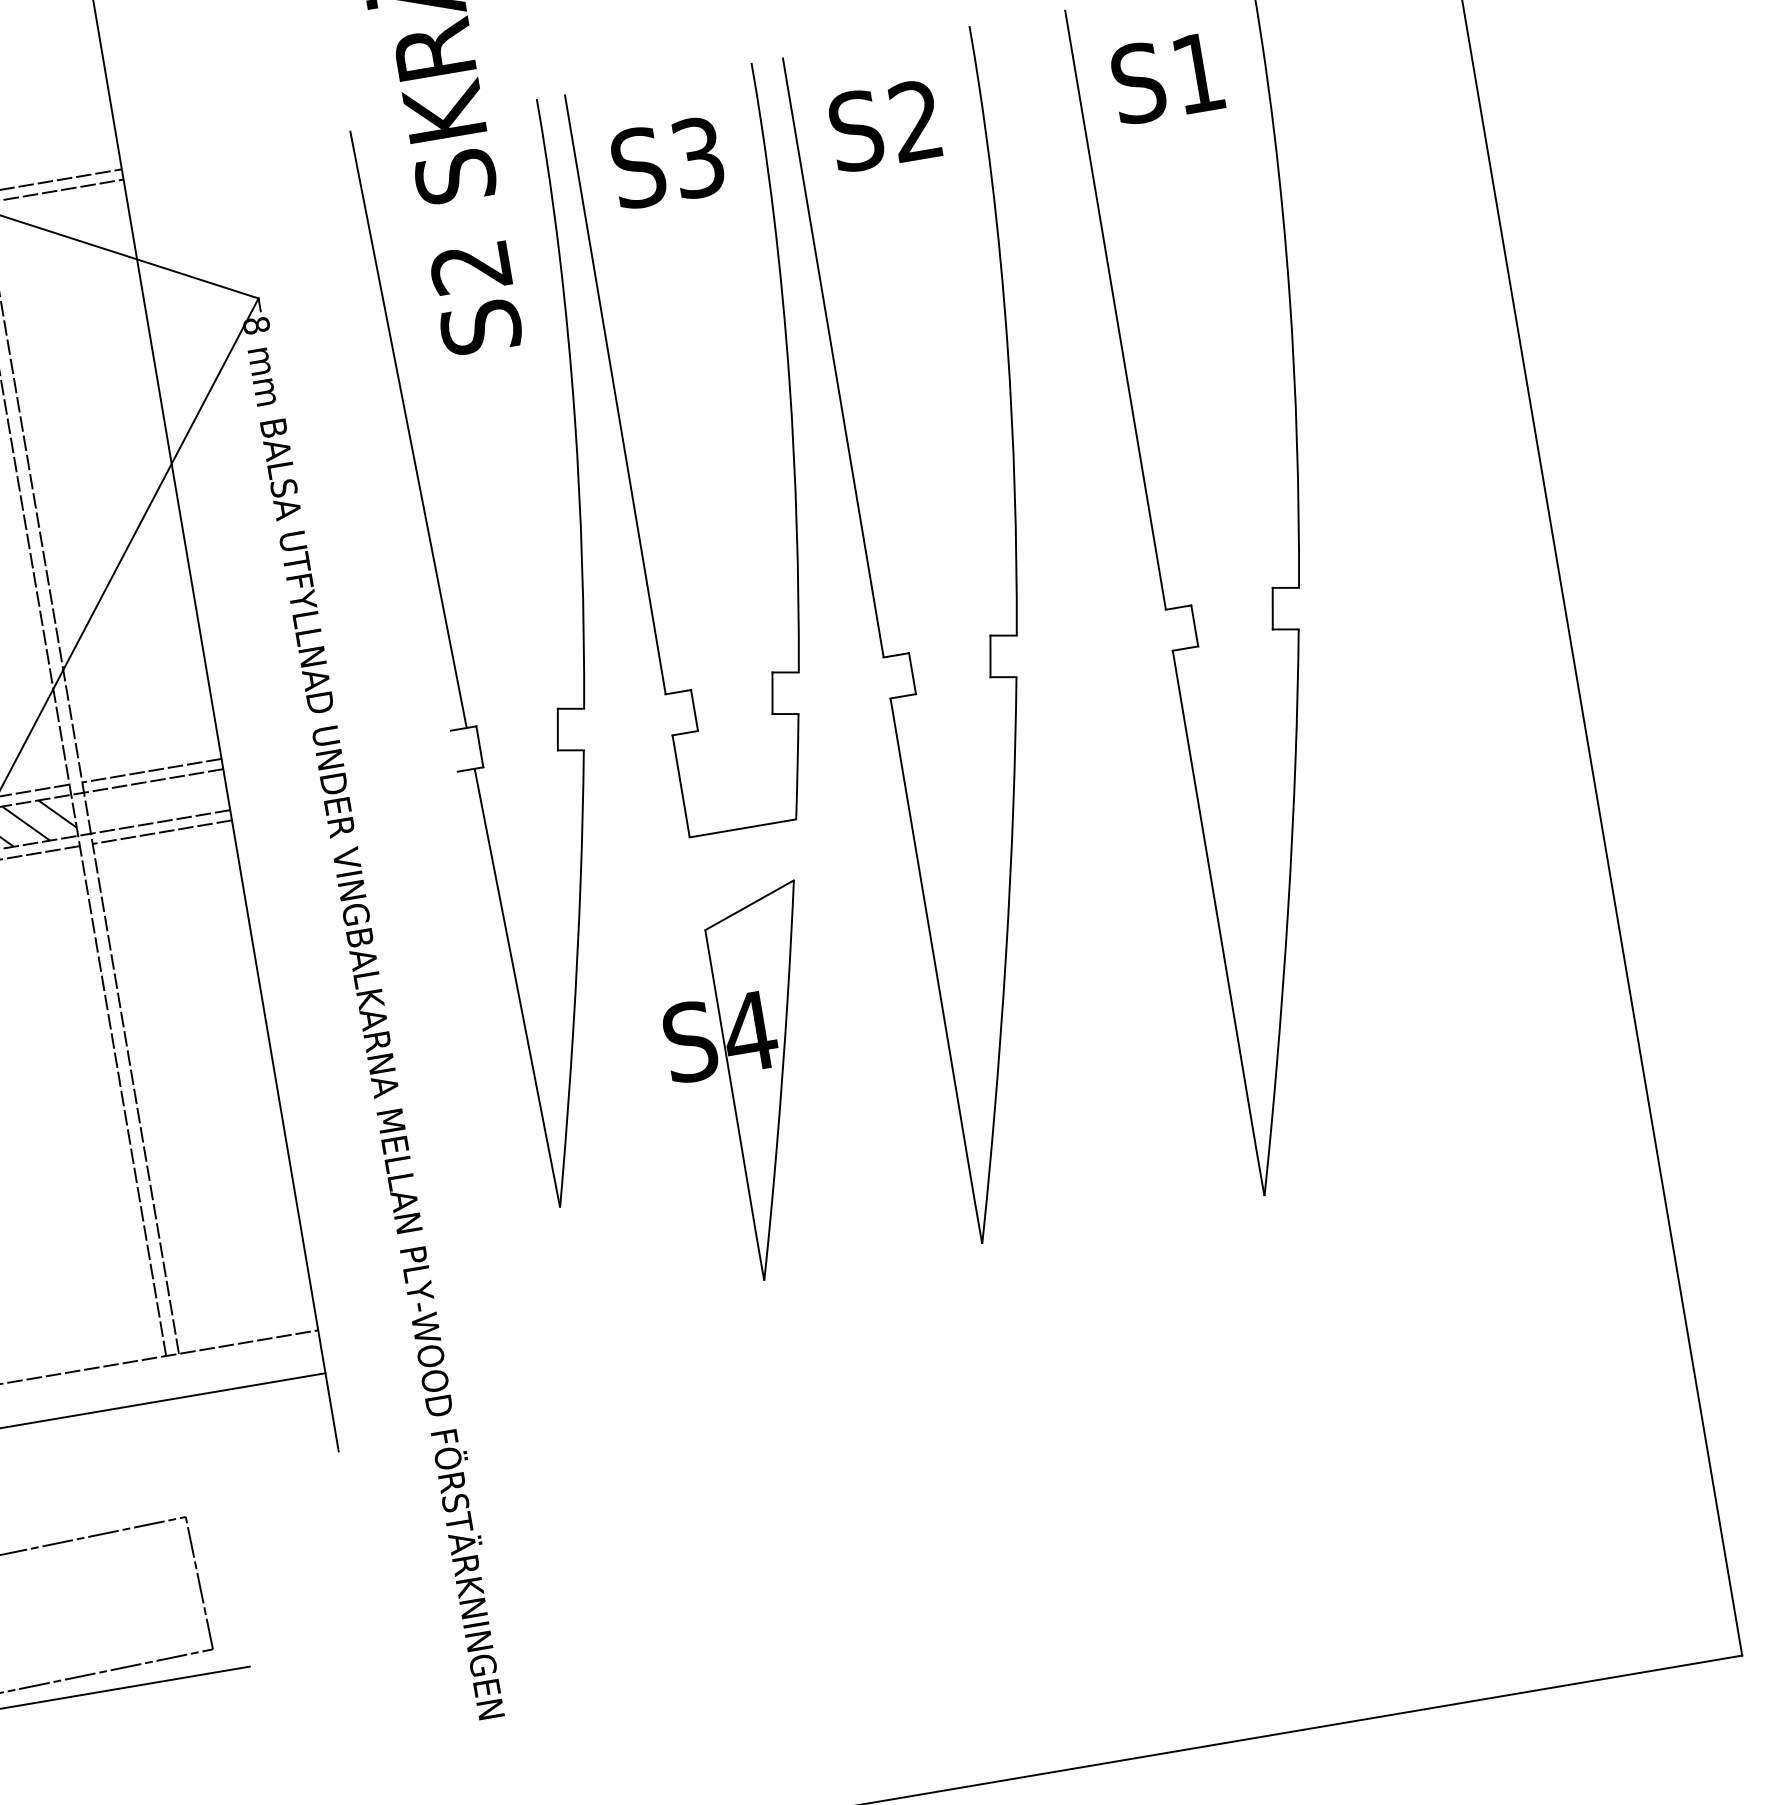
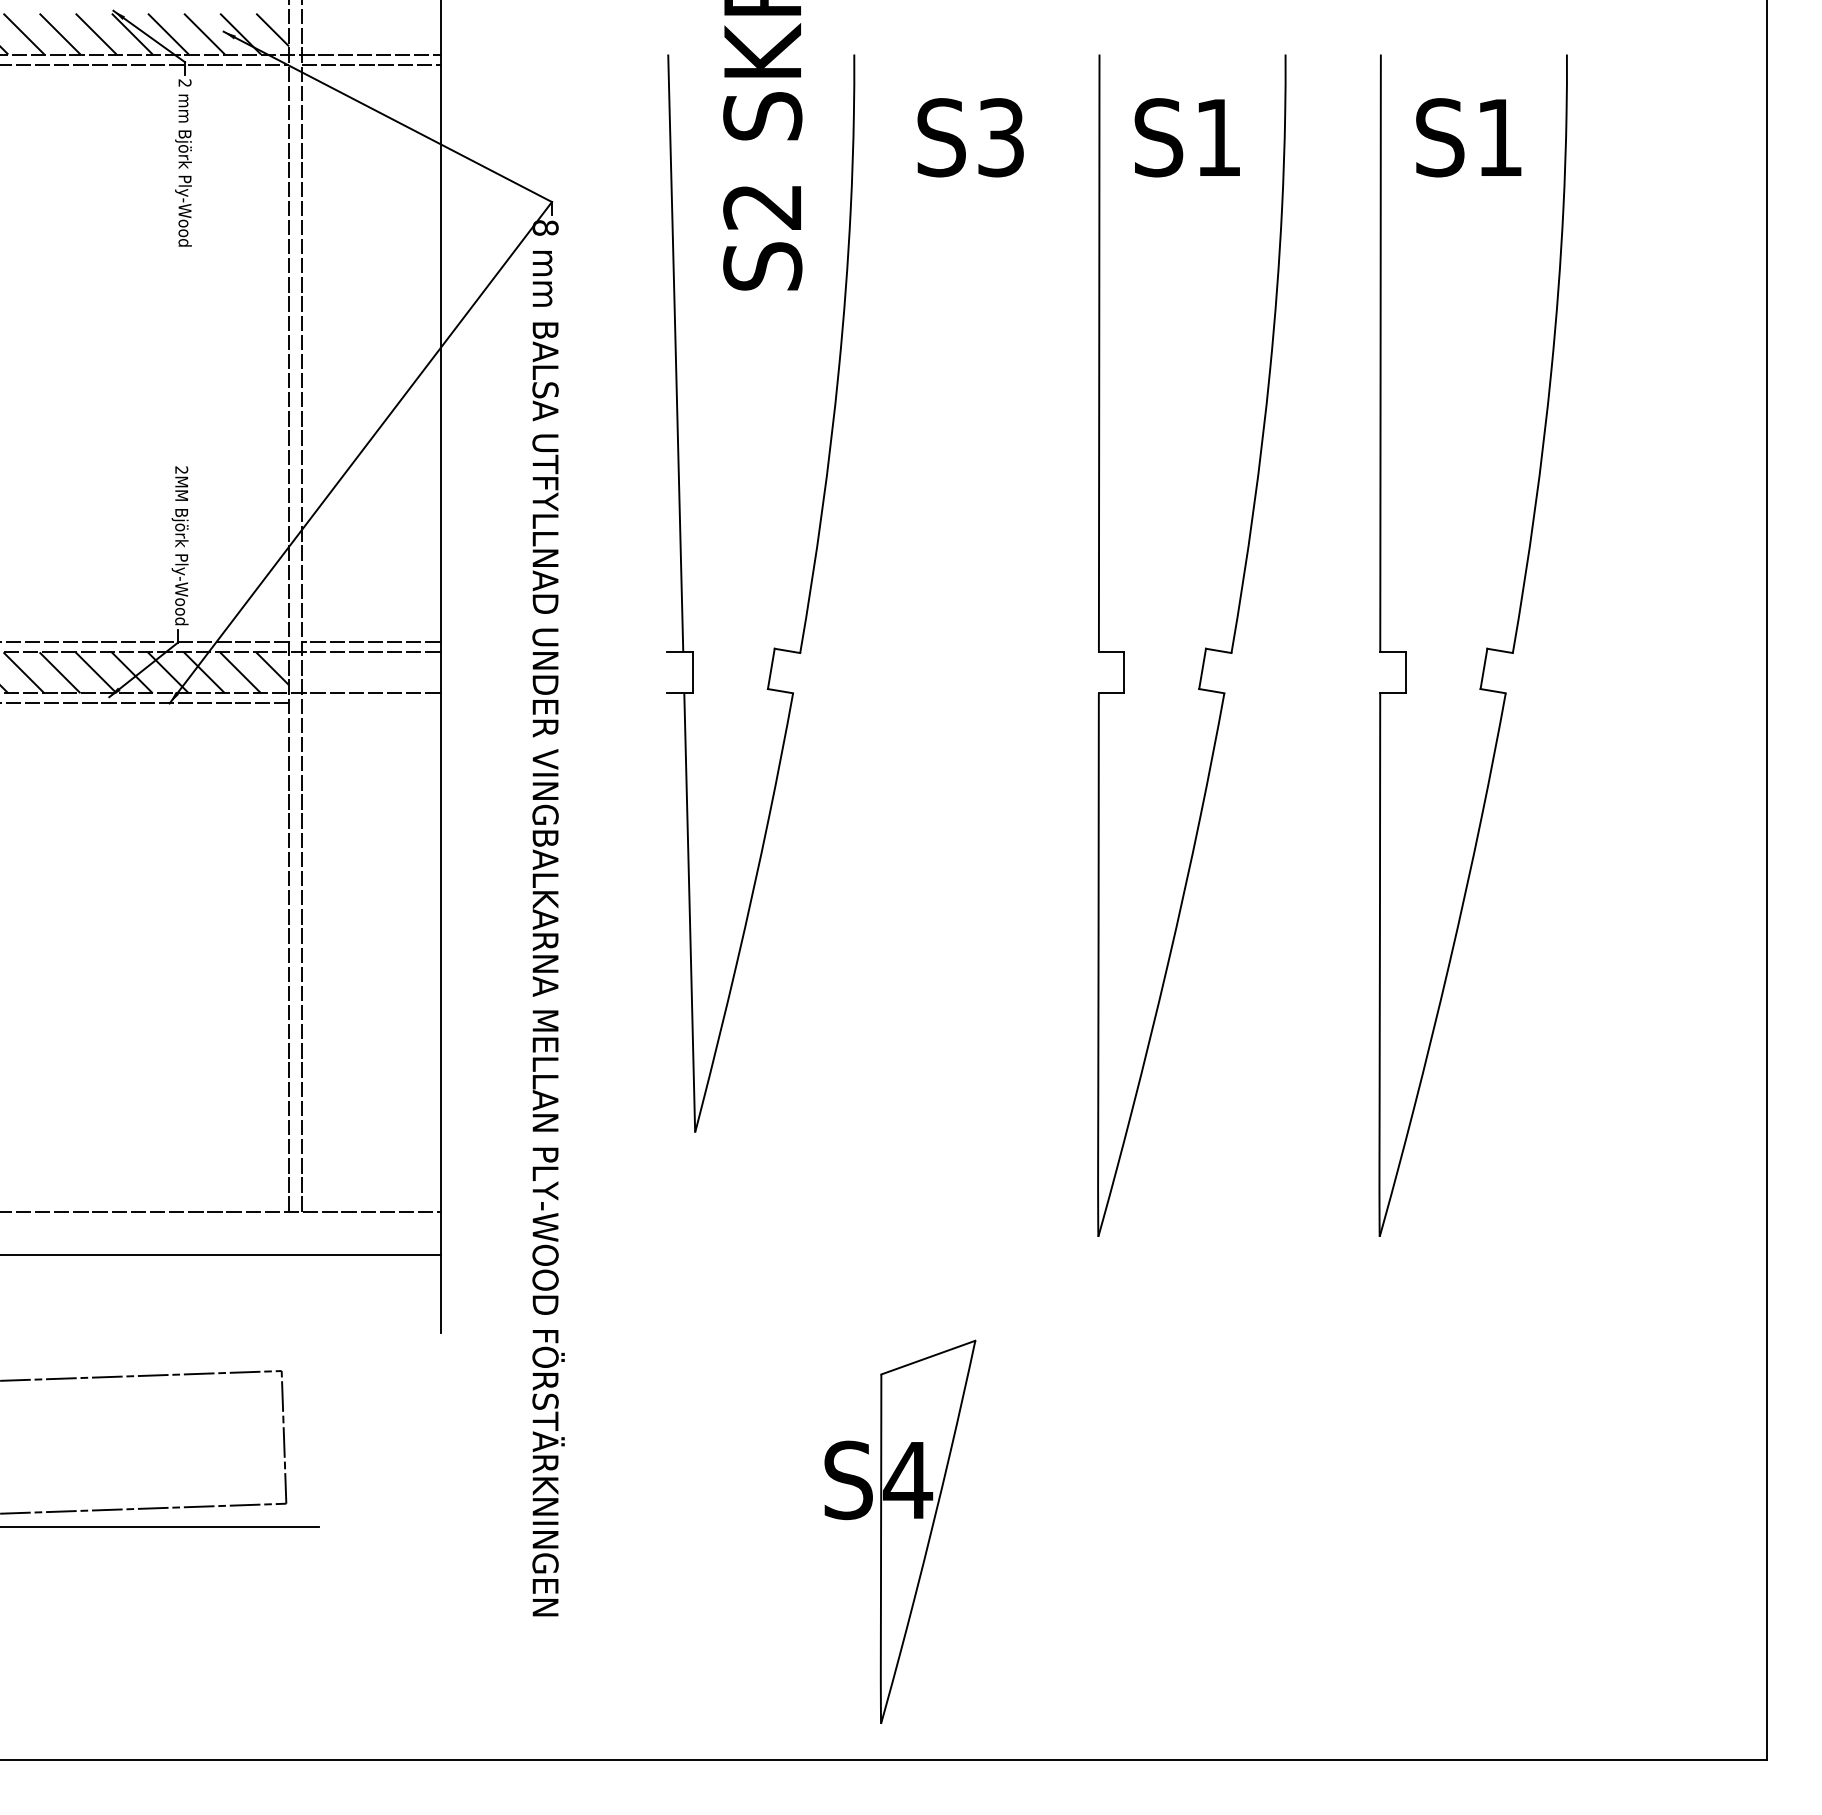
text: (915, 119) -> (1217, 136), S2 -> S1
part: (792, 448) -> (1044, 434), removed
line: (161, 832) -> (370, 703), removed
part: (751, 1084) -> (900, 1531), moved

